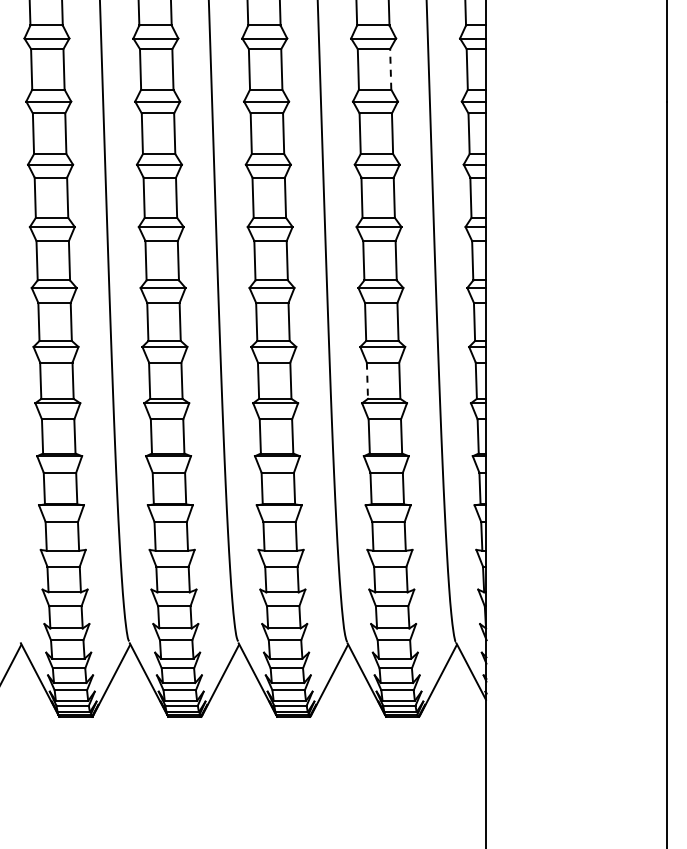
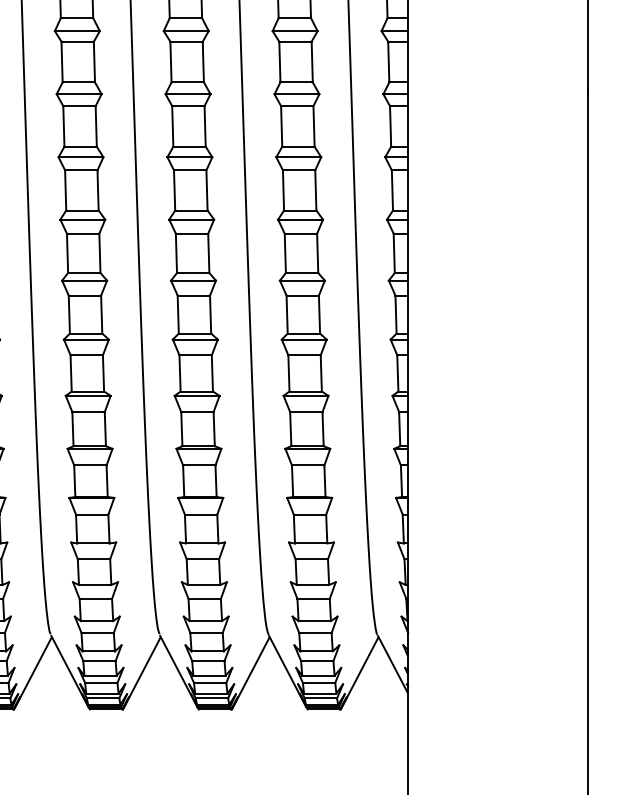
line: (390, 68) -> (312, 61), dashed -> solid
line: (367, 381) -> (289, 374), dashed -> solid

